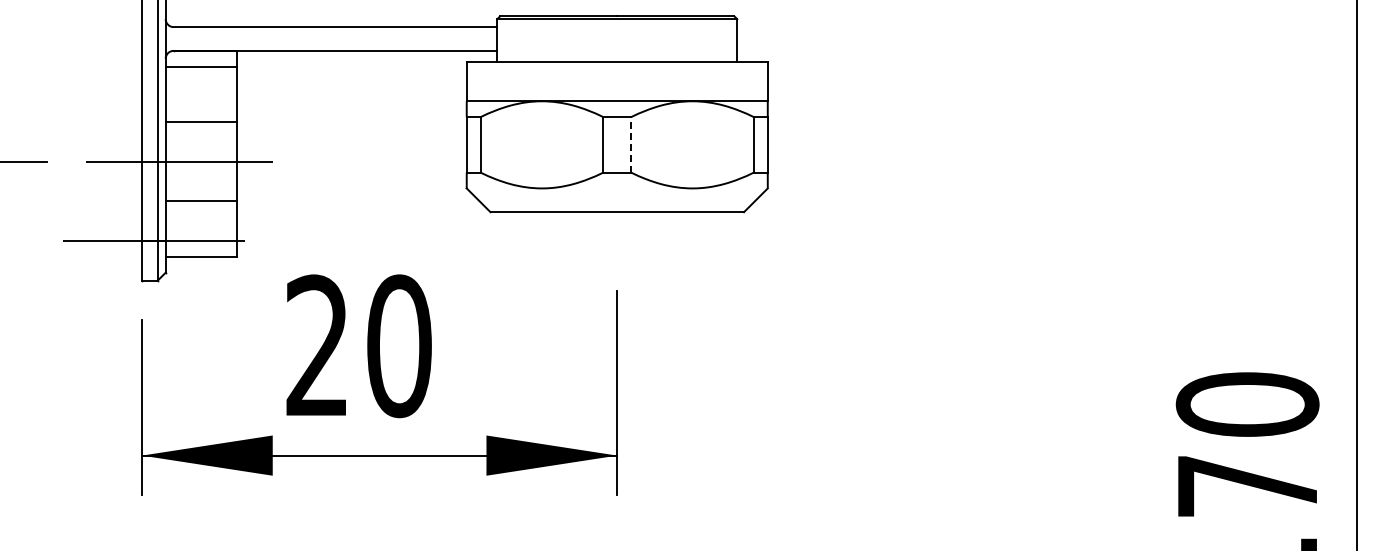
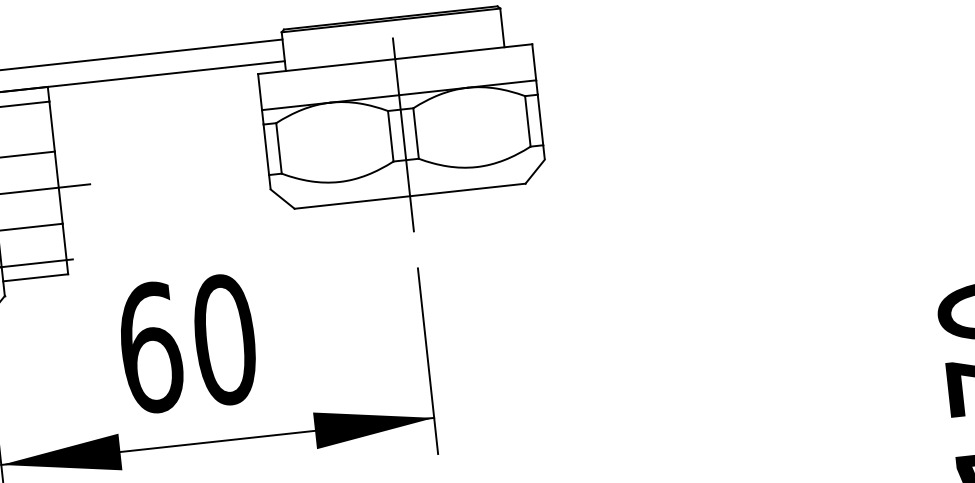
line: (617, 144) -> (403, 134), added
line: (631, 144) -> (416, 133), dashed -> solid
text: (318, 346) -> (151, 348), 20 -> 60

